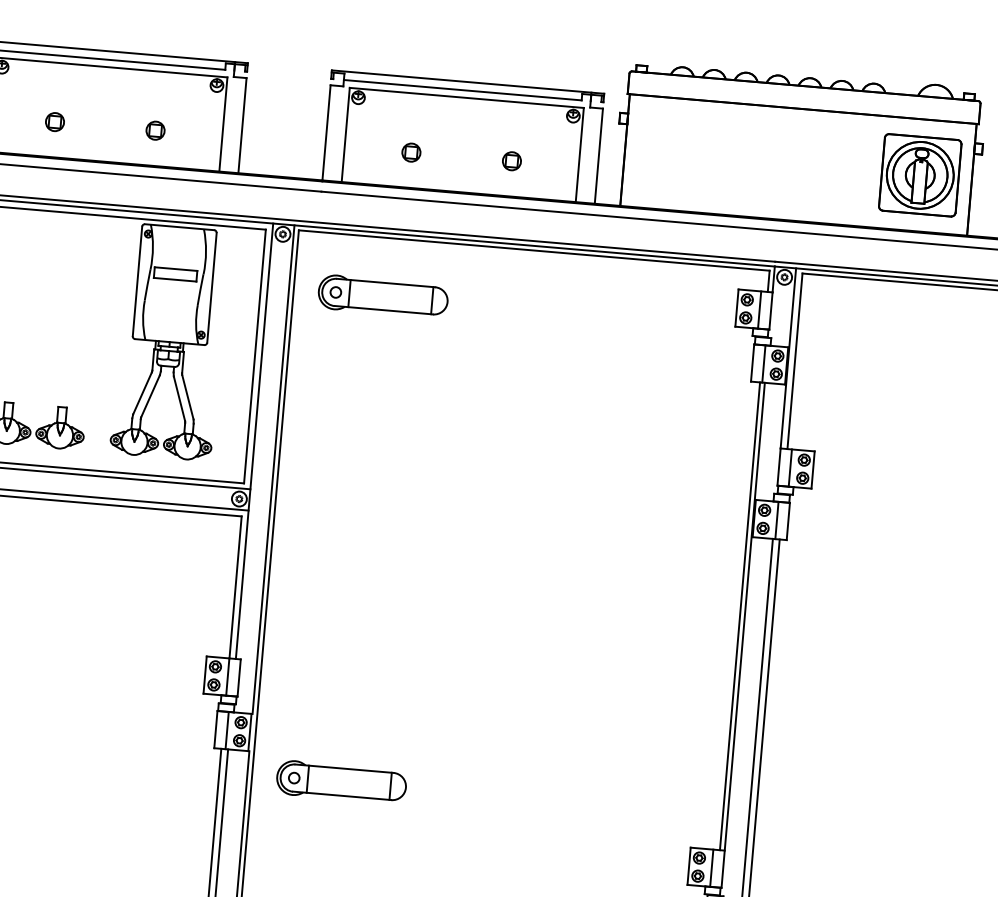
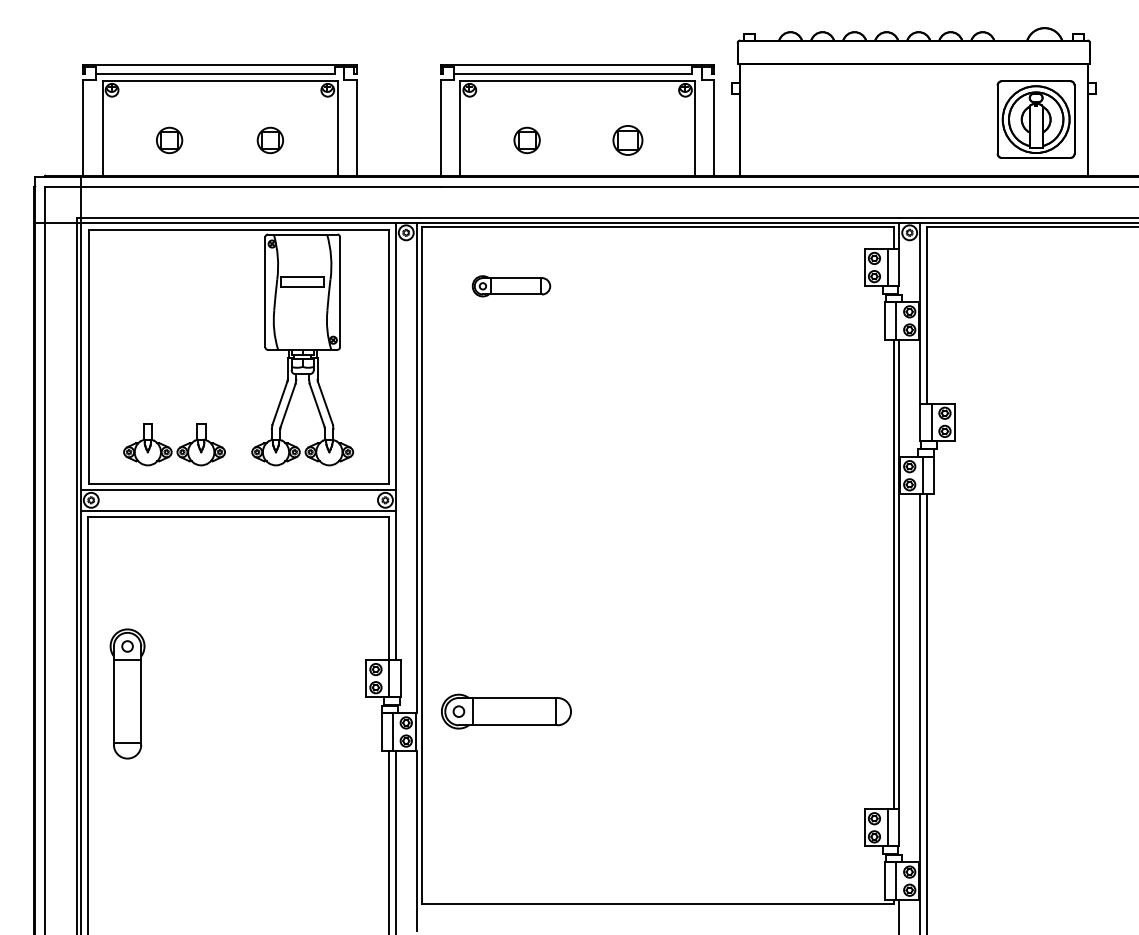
part: (54, 122) -> (169, 140), size x1.4
part: (155, 130) -> (270, 140), size x1.4
part: (411, 152) -> (527, 140), size x1.4
part: (512, 161) -> (628, 140), size x1.6
part: (383, 296) -> (511, 286), size x0.6
part: (341, 782) -> (506, 711), moved

